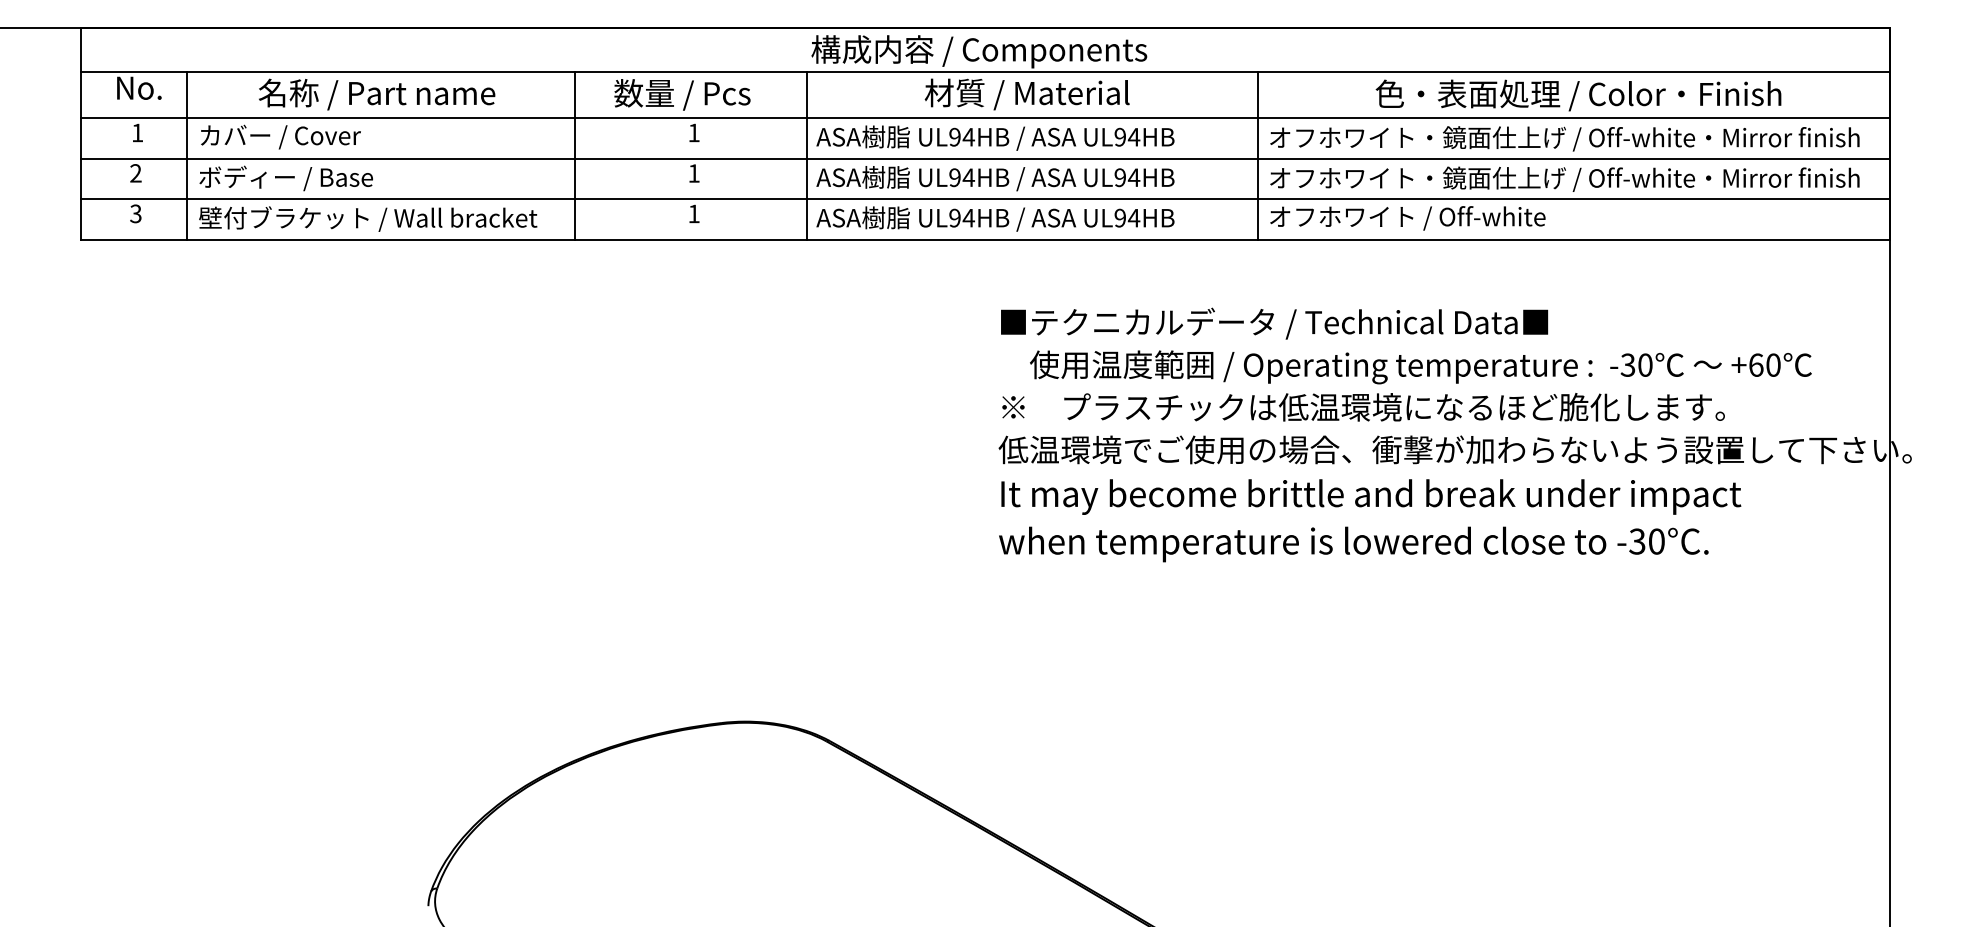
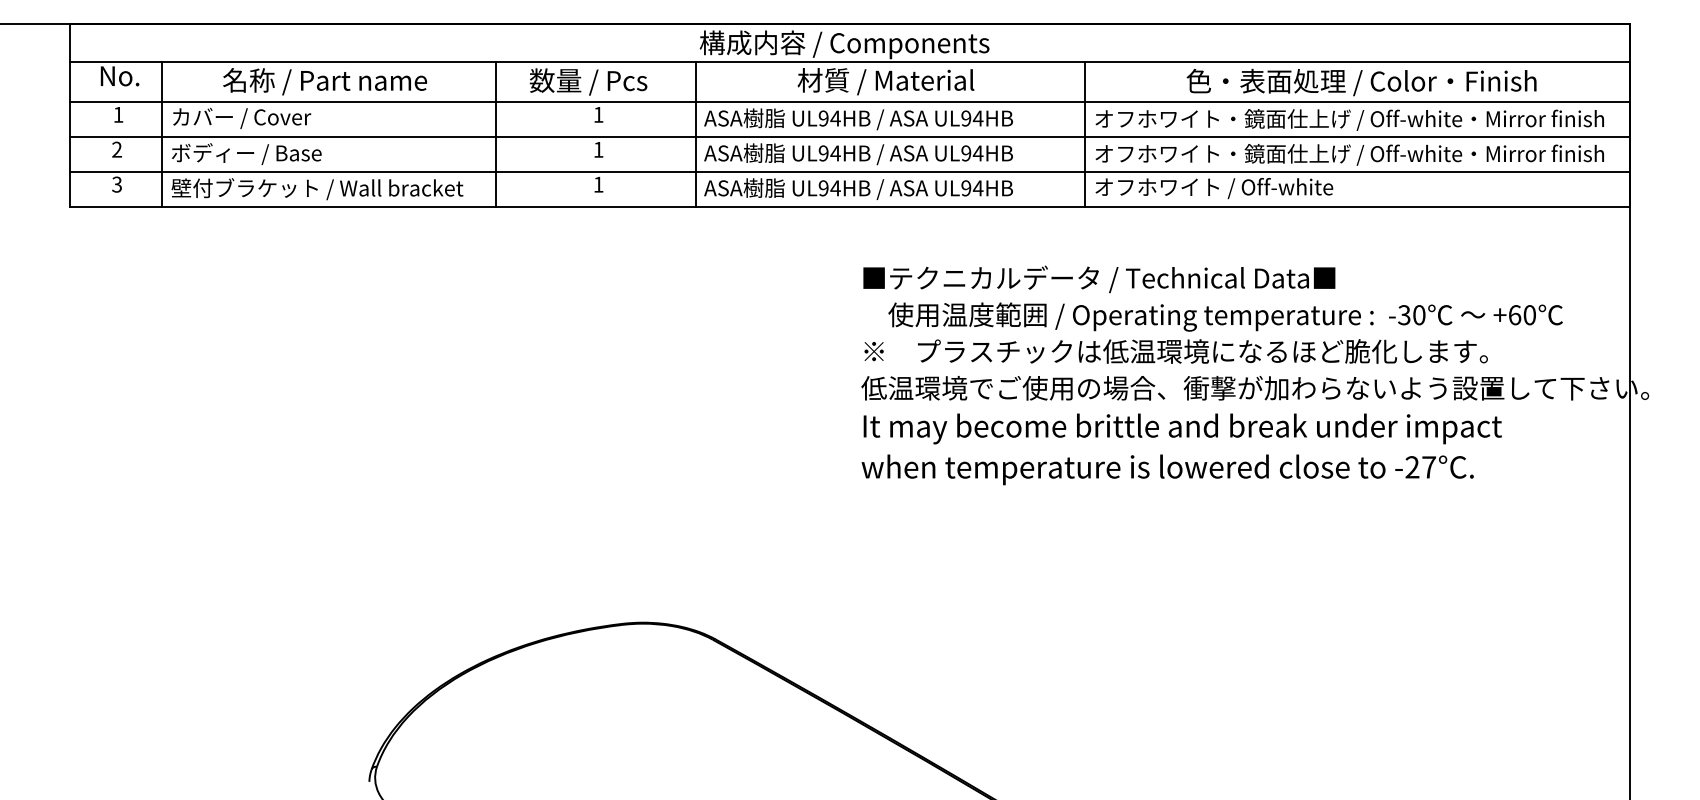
text: (1646, 541) -> (1420, 467), -30°C. -> -27°C.

